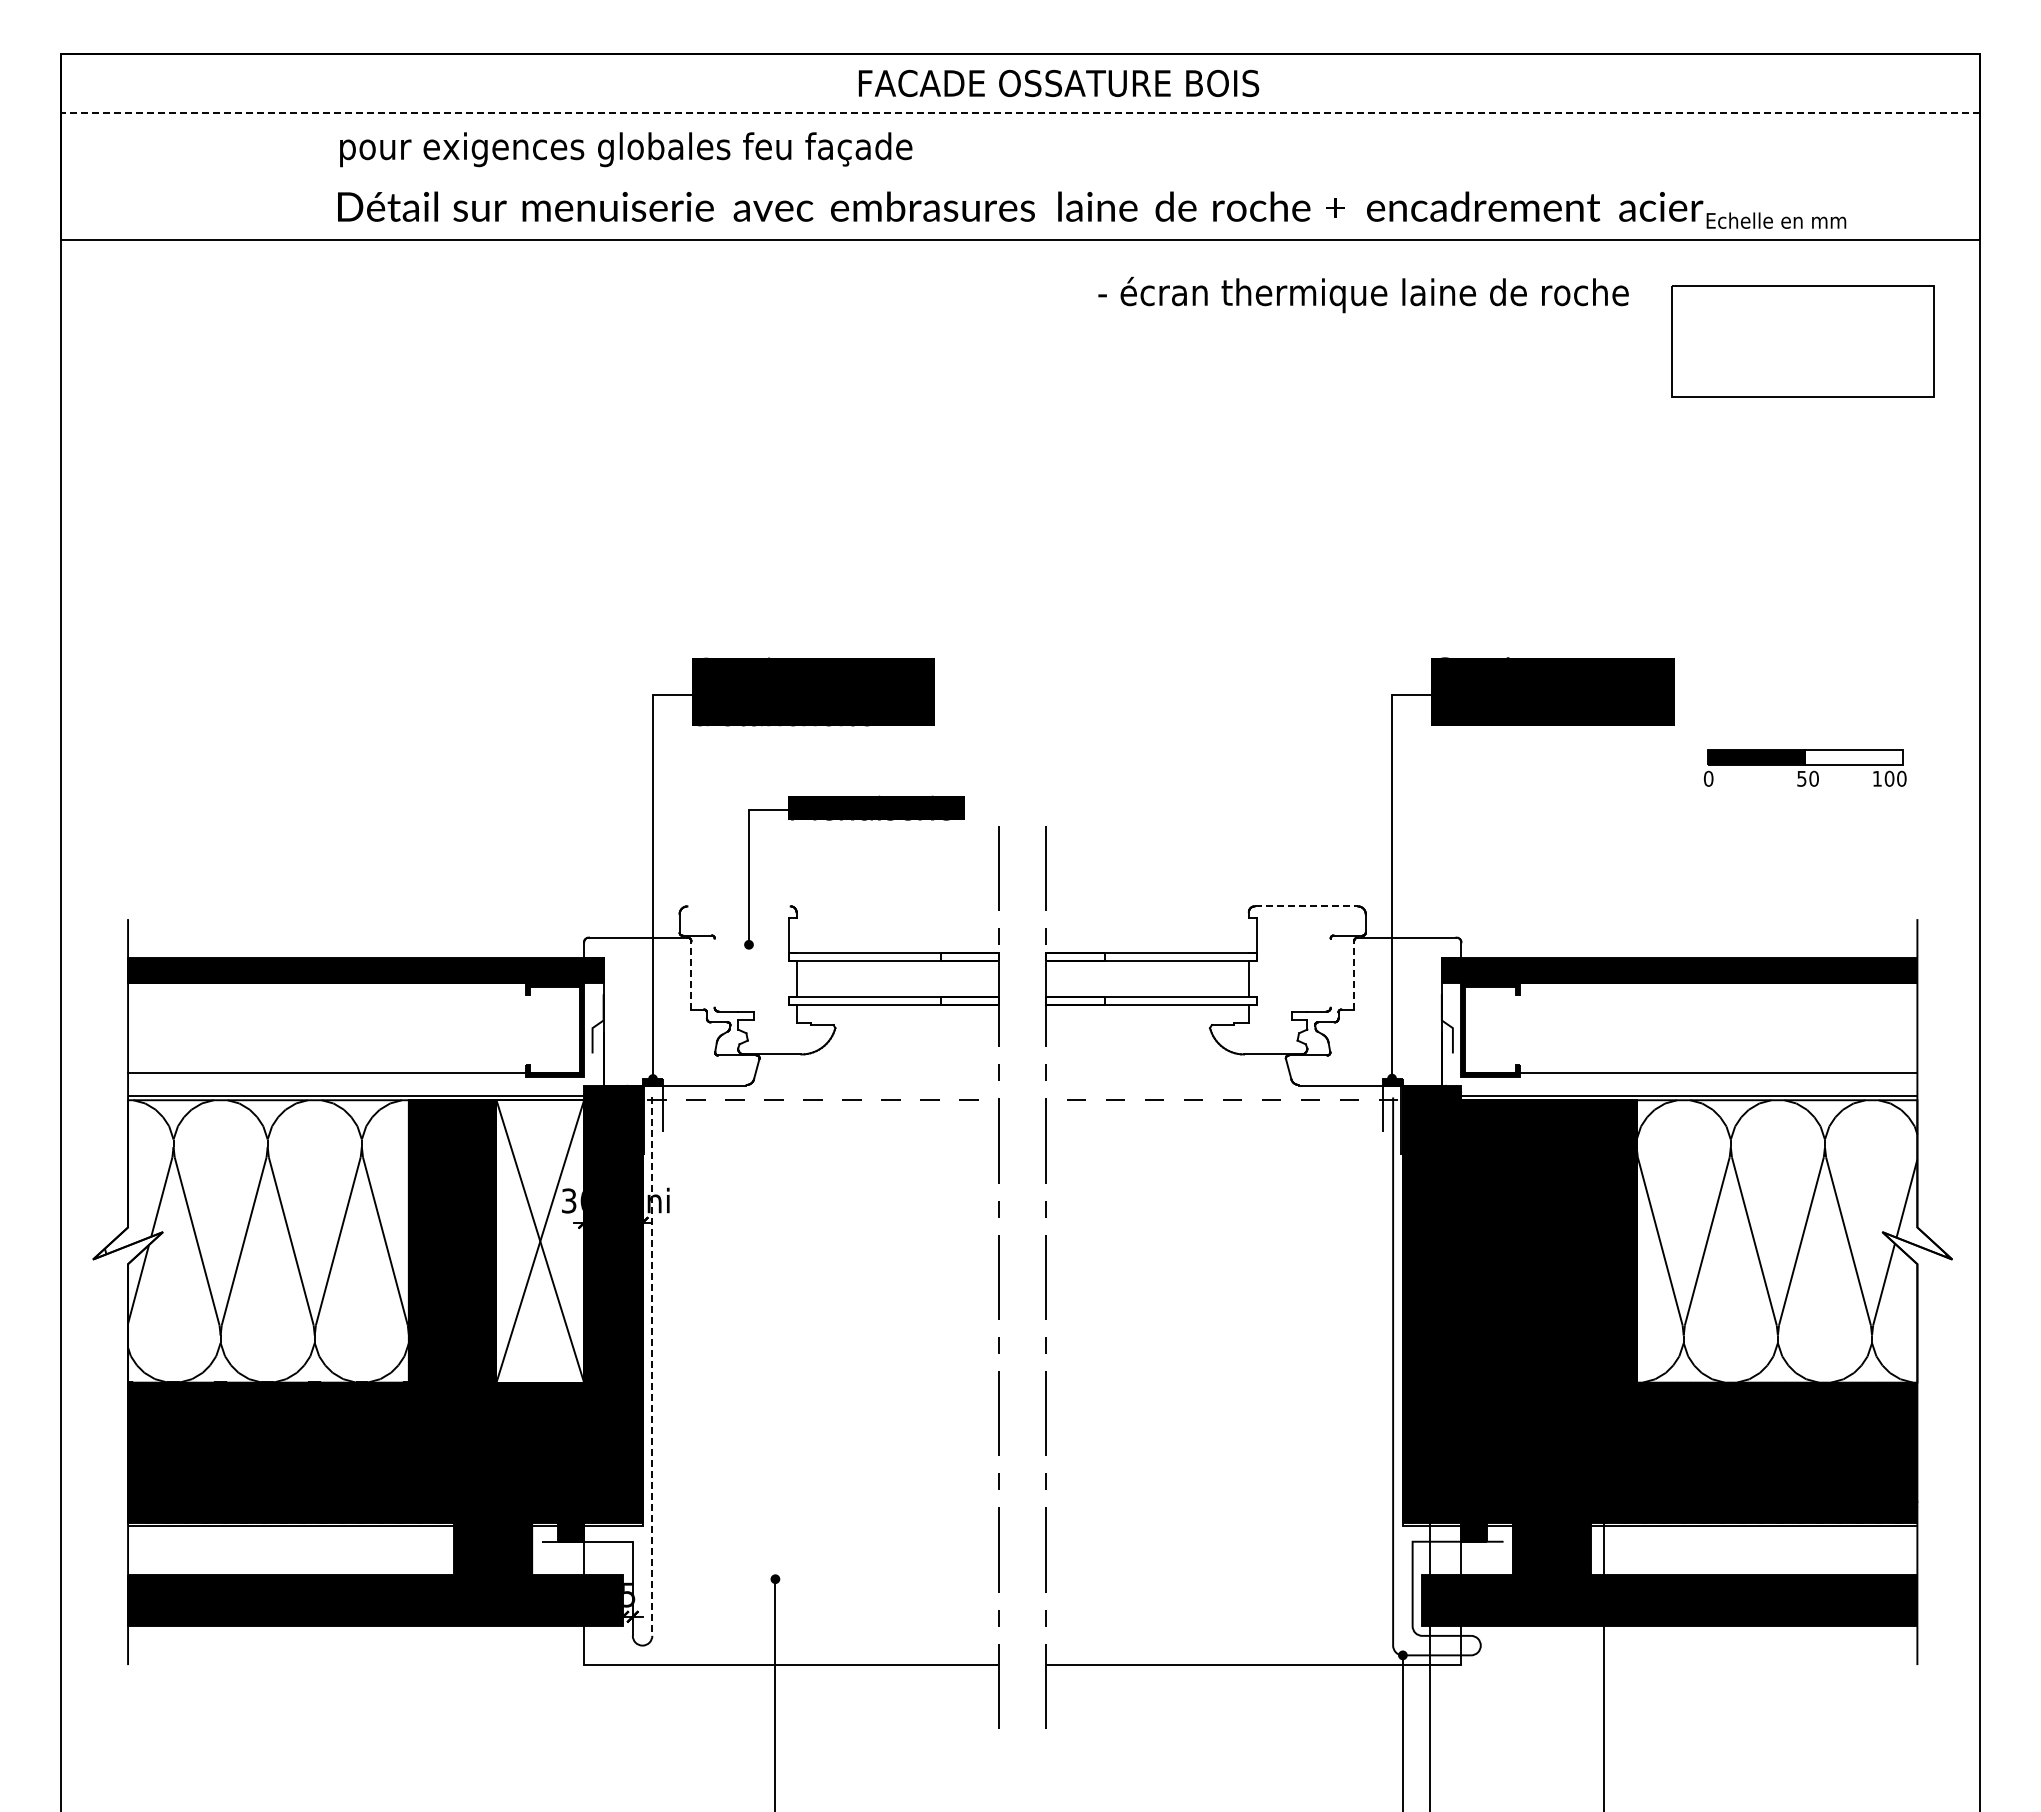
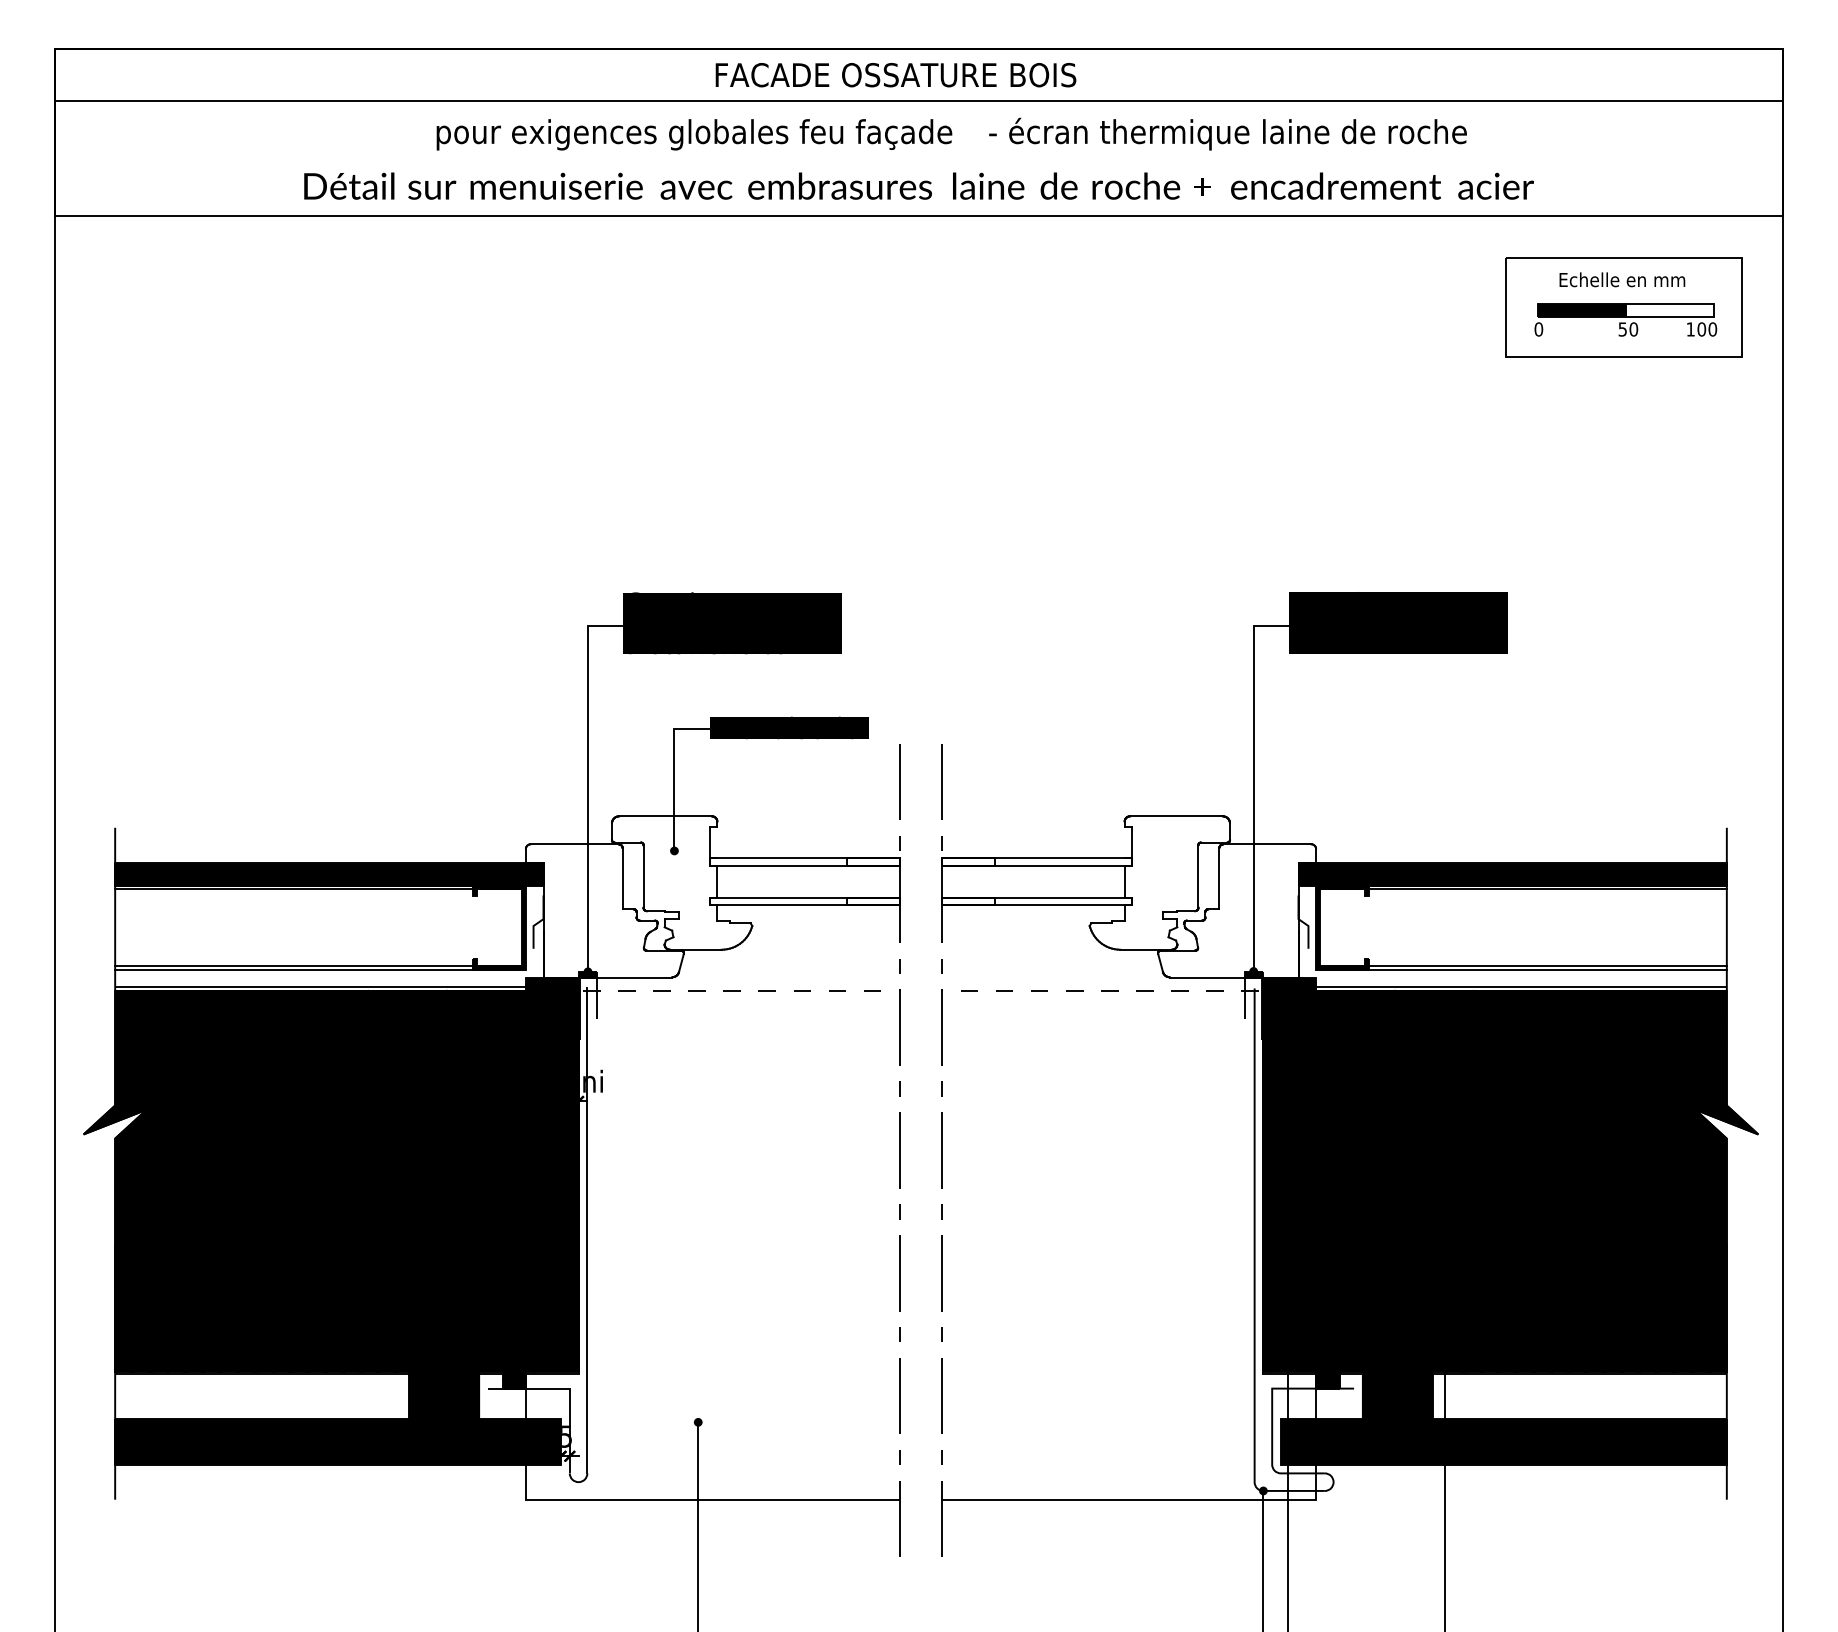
text: (1058, 83) -> (895, 75), moved
line: (1020, 112) -> (919, 101), dashed -> solid
text: (626, 149) -> (694, 134), moved
text: (1776, 220) -> (1622, 279), moved
text: (1363, 294) -> (1227, 133), moved
part: (1805, 767) -> (1626, 319), moved
line: (738, 906) -> (665, 816), added
line: (1306, 906) -> (1176, 816), dashed -> solid
line: (714, 972) -> (643, 875), added
line: (1330, 972) -> (1198, 875), added
line: (691, 975) -> (622, 878), dashed -> solid
line: (1354, 975) -> (1219, 878), dashed -> solid
line: (354, 987) -> (319, 889), added
line: (1691, 987) -> (1523, 889), added
line: (354, 1076) -> (319, 969), added
line: (1691, 1076) -> (1523, 969), added
fill: (250, 1241) -> (225, 1118), added
fill: (540, 1241) -> (486, 1118), added
fill: (1794, 1241) -> (1616, 1118), added
line: (652, 1367) -> (587, 1231), dashed -> solid

